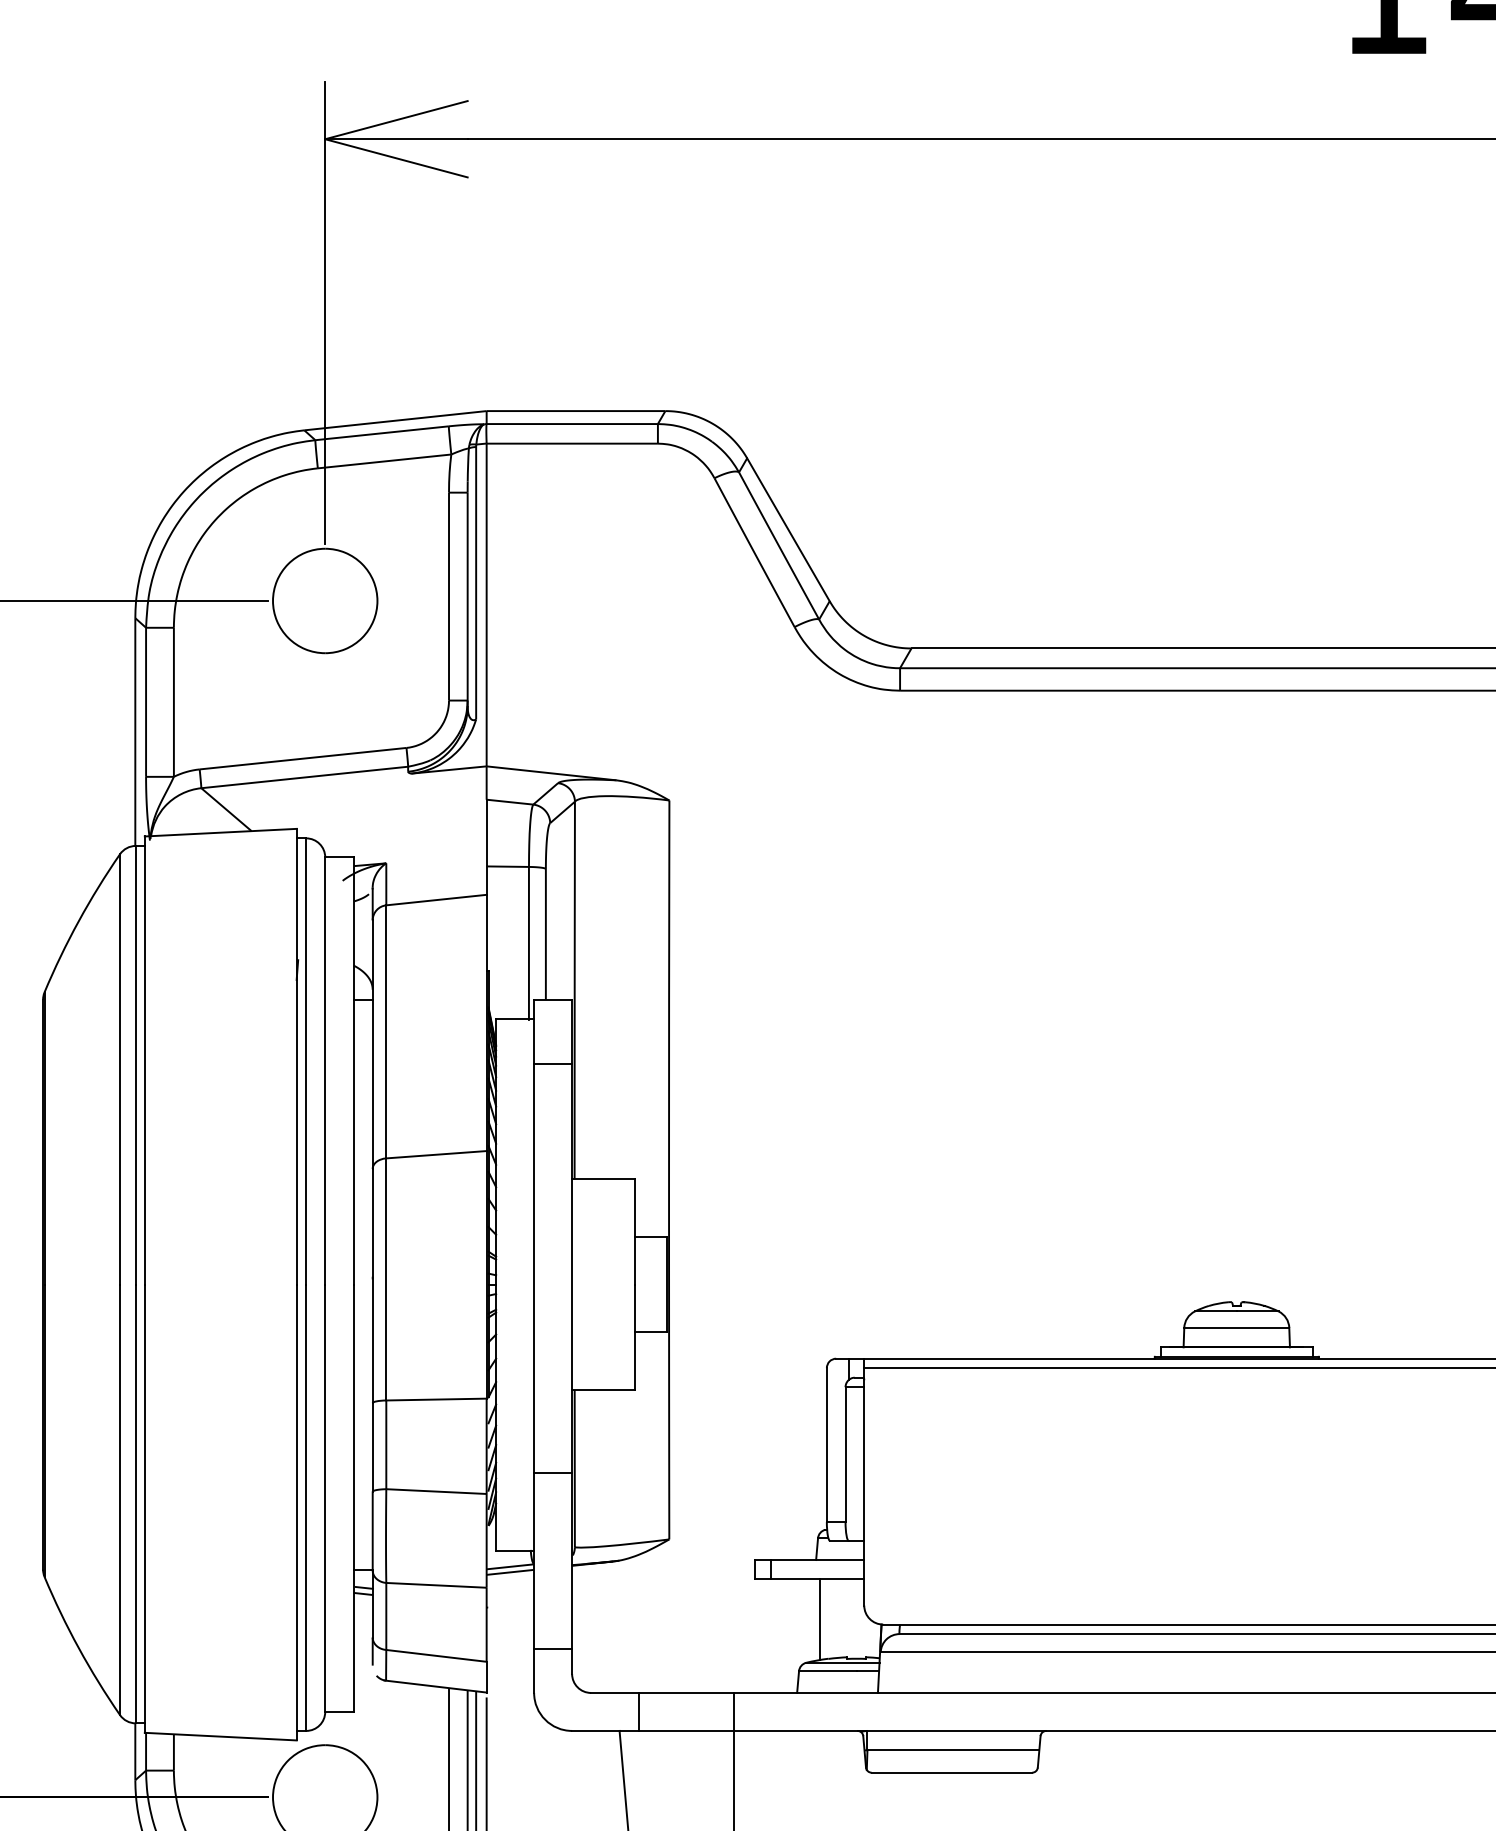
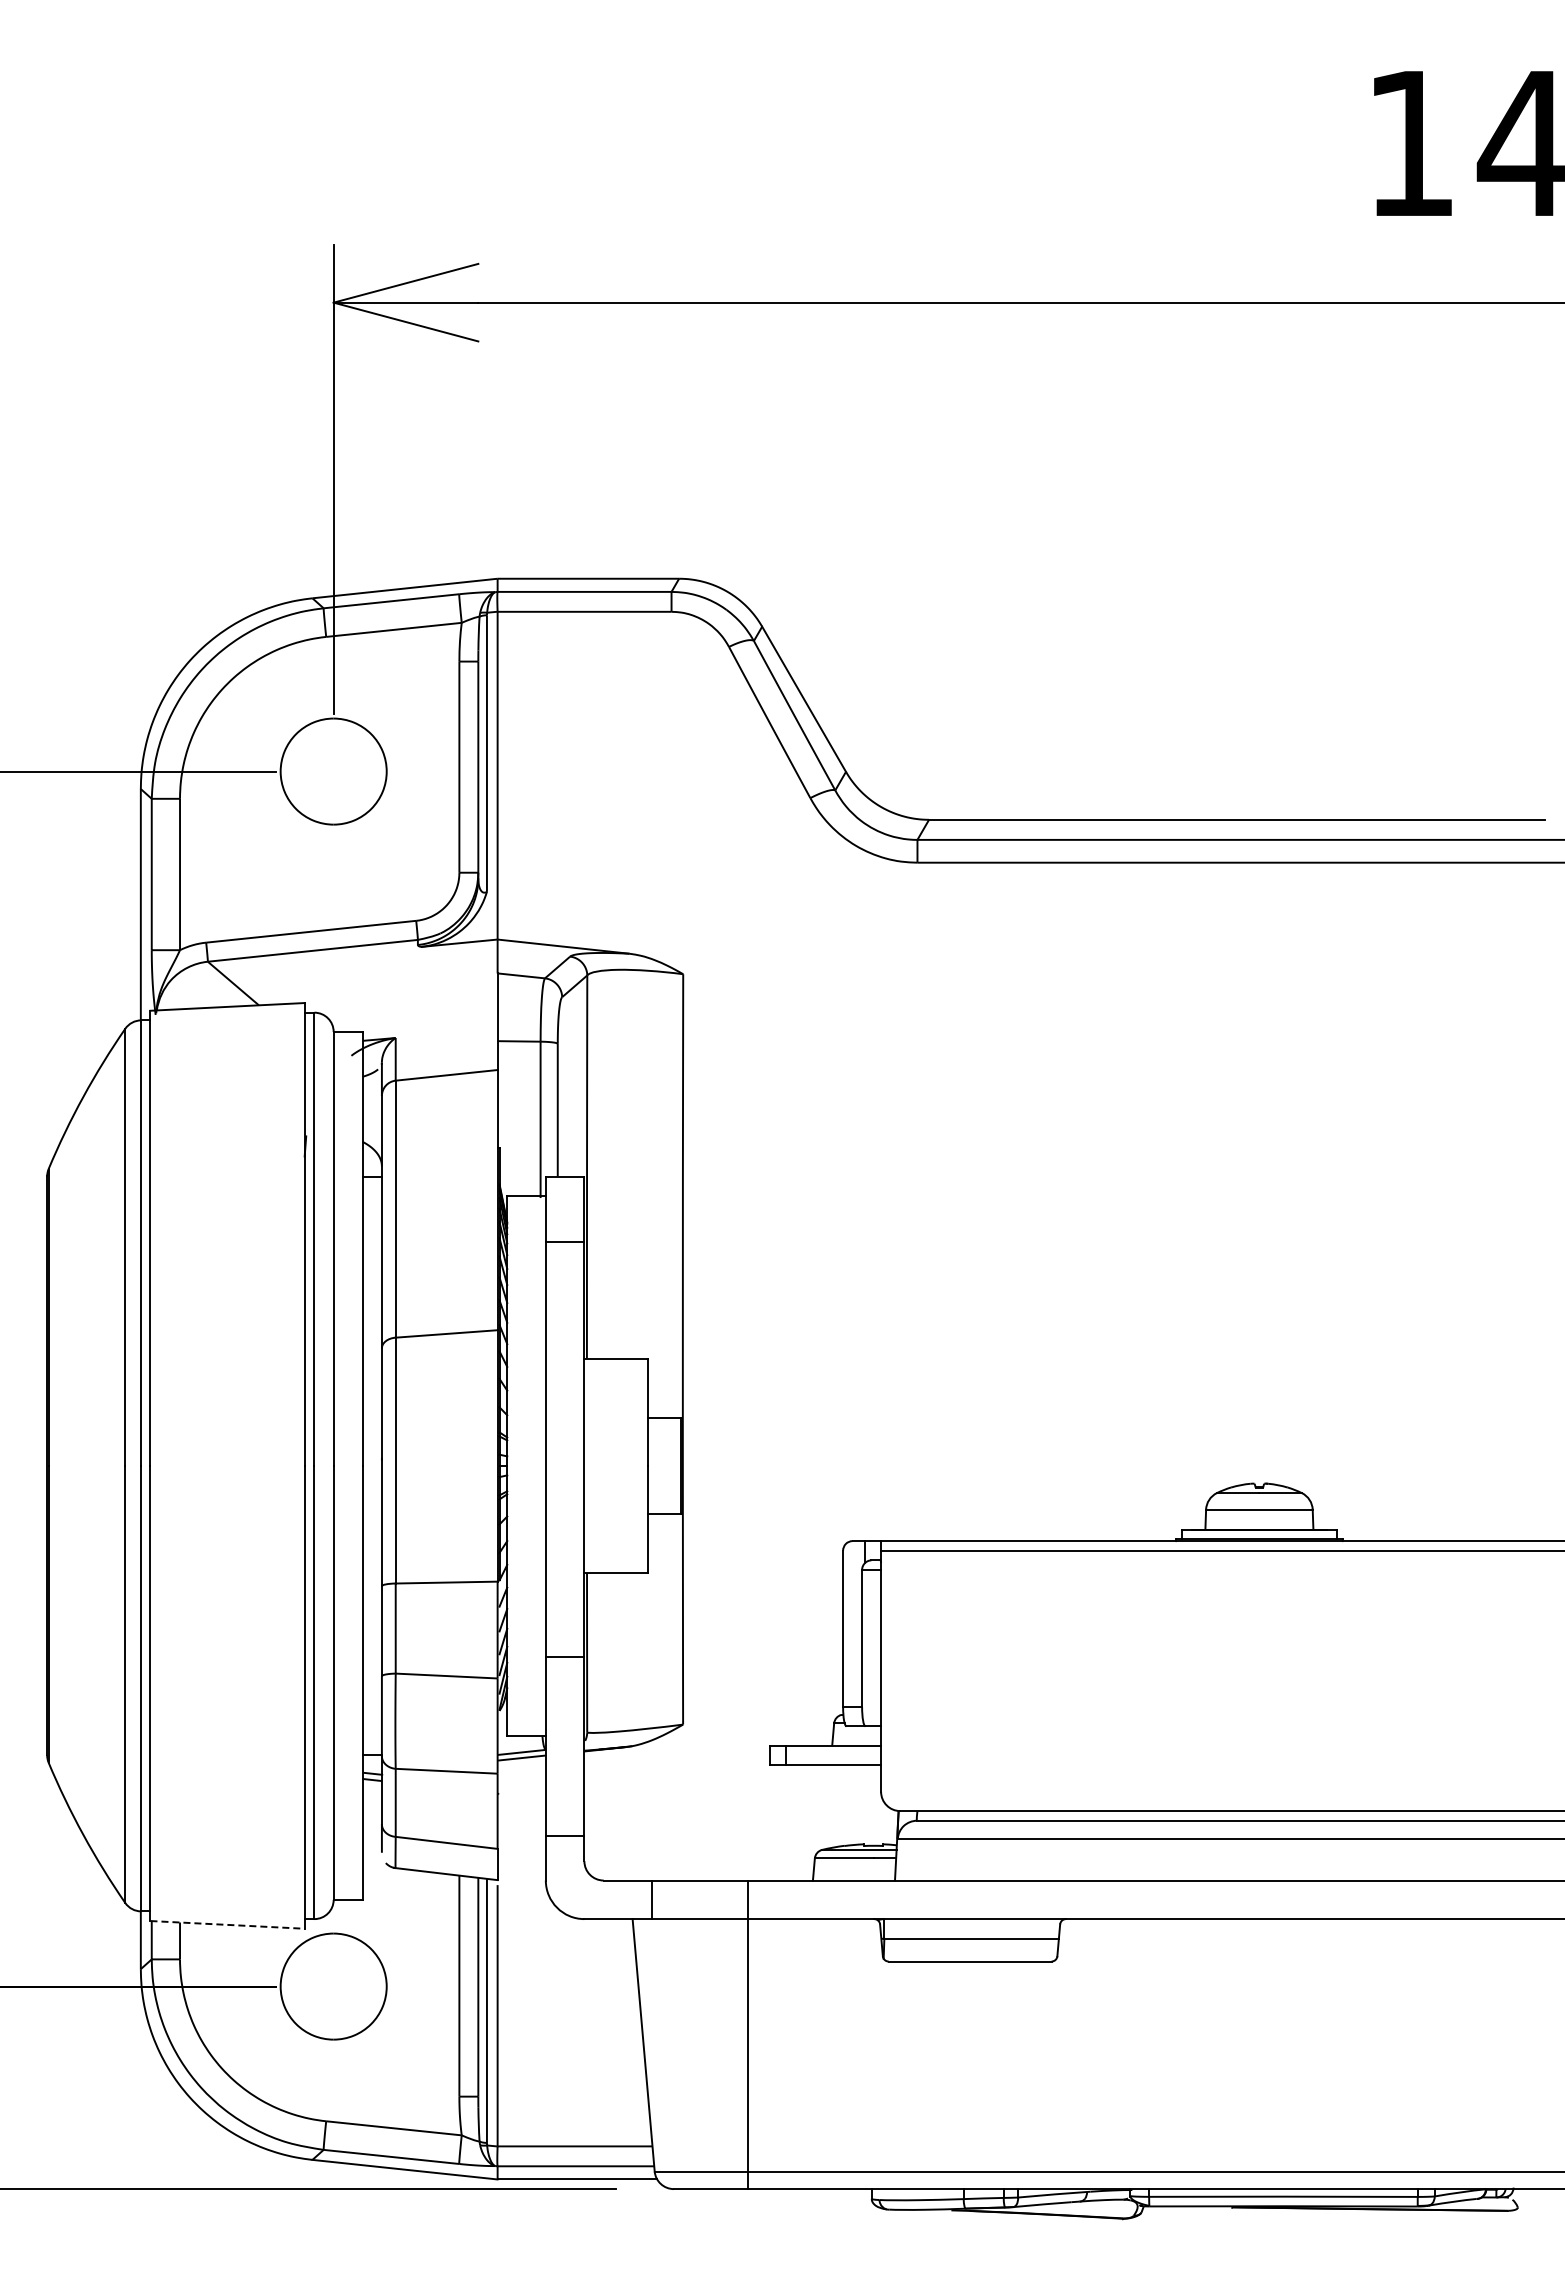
line: (820, 1619) -> (836, 1805), removed
line: (221, 1736) -> (228, 1924), solid -> dashed

